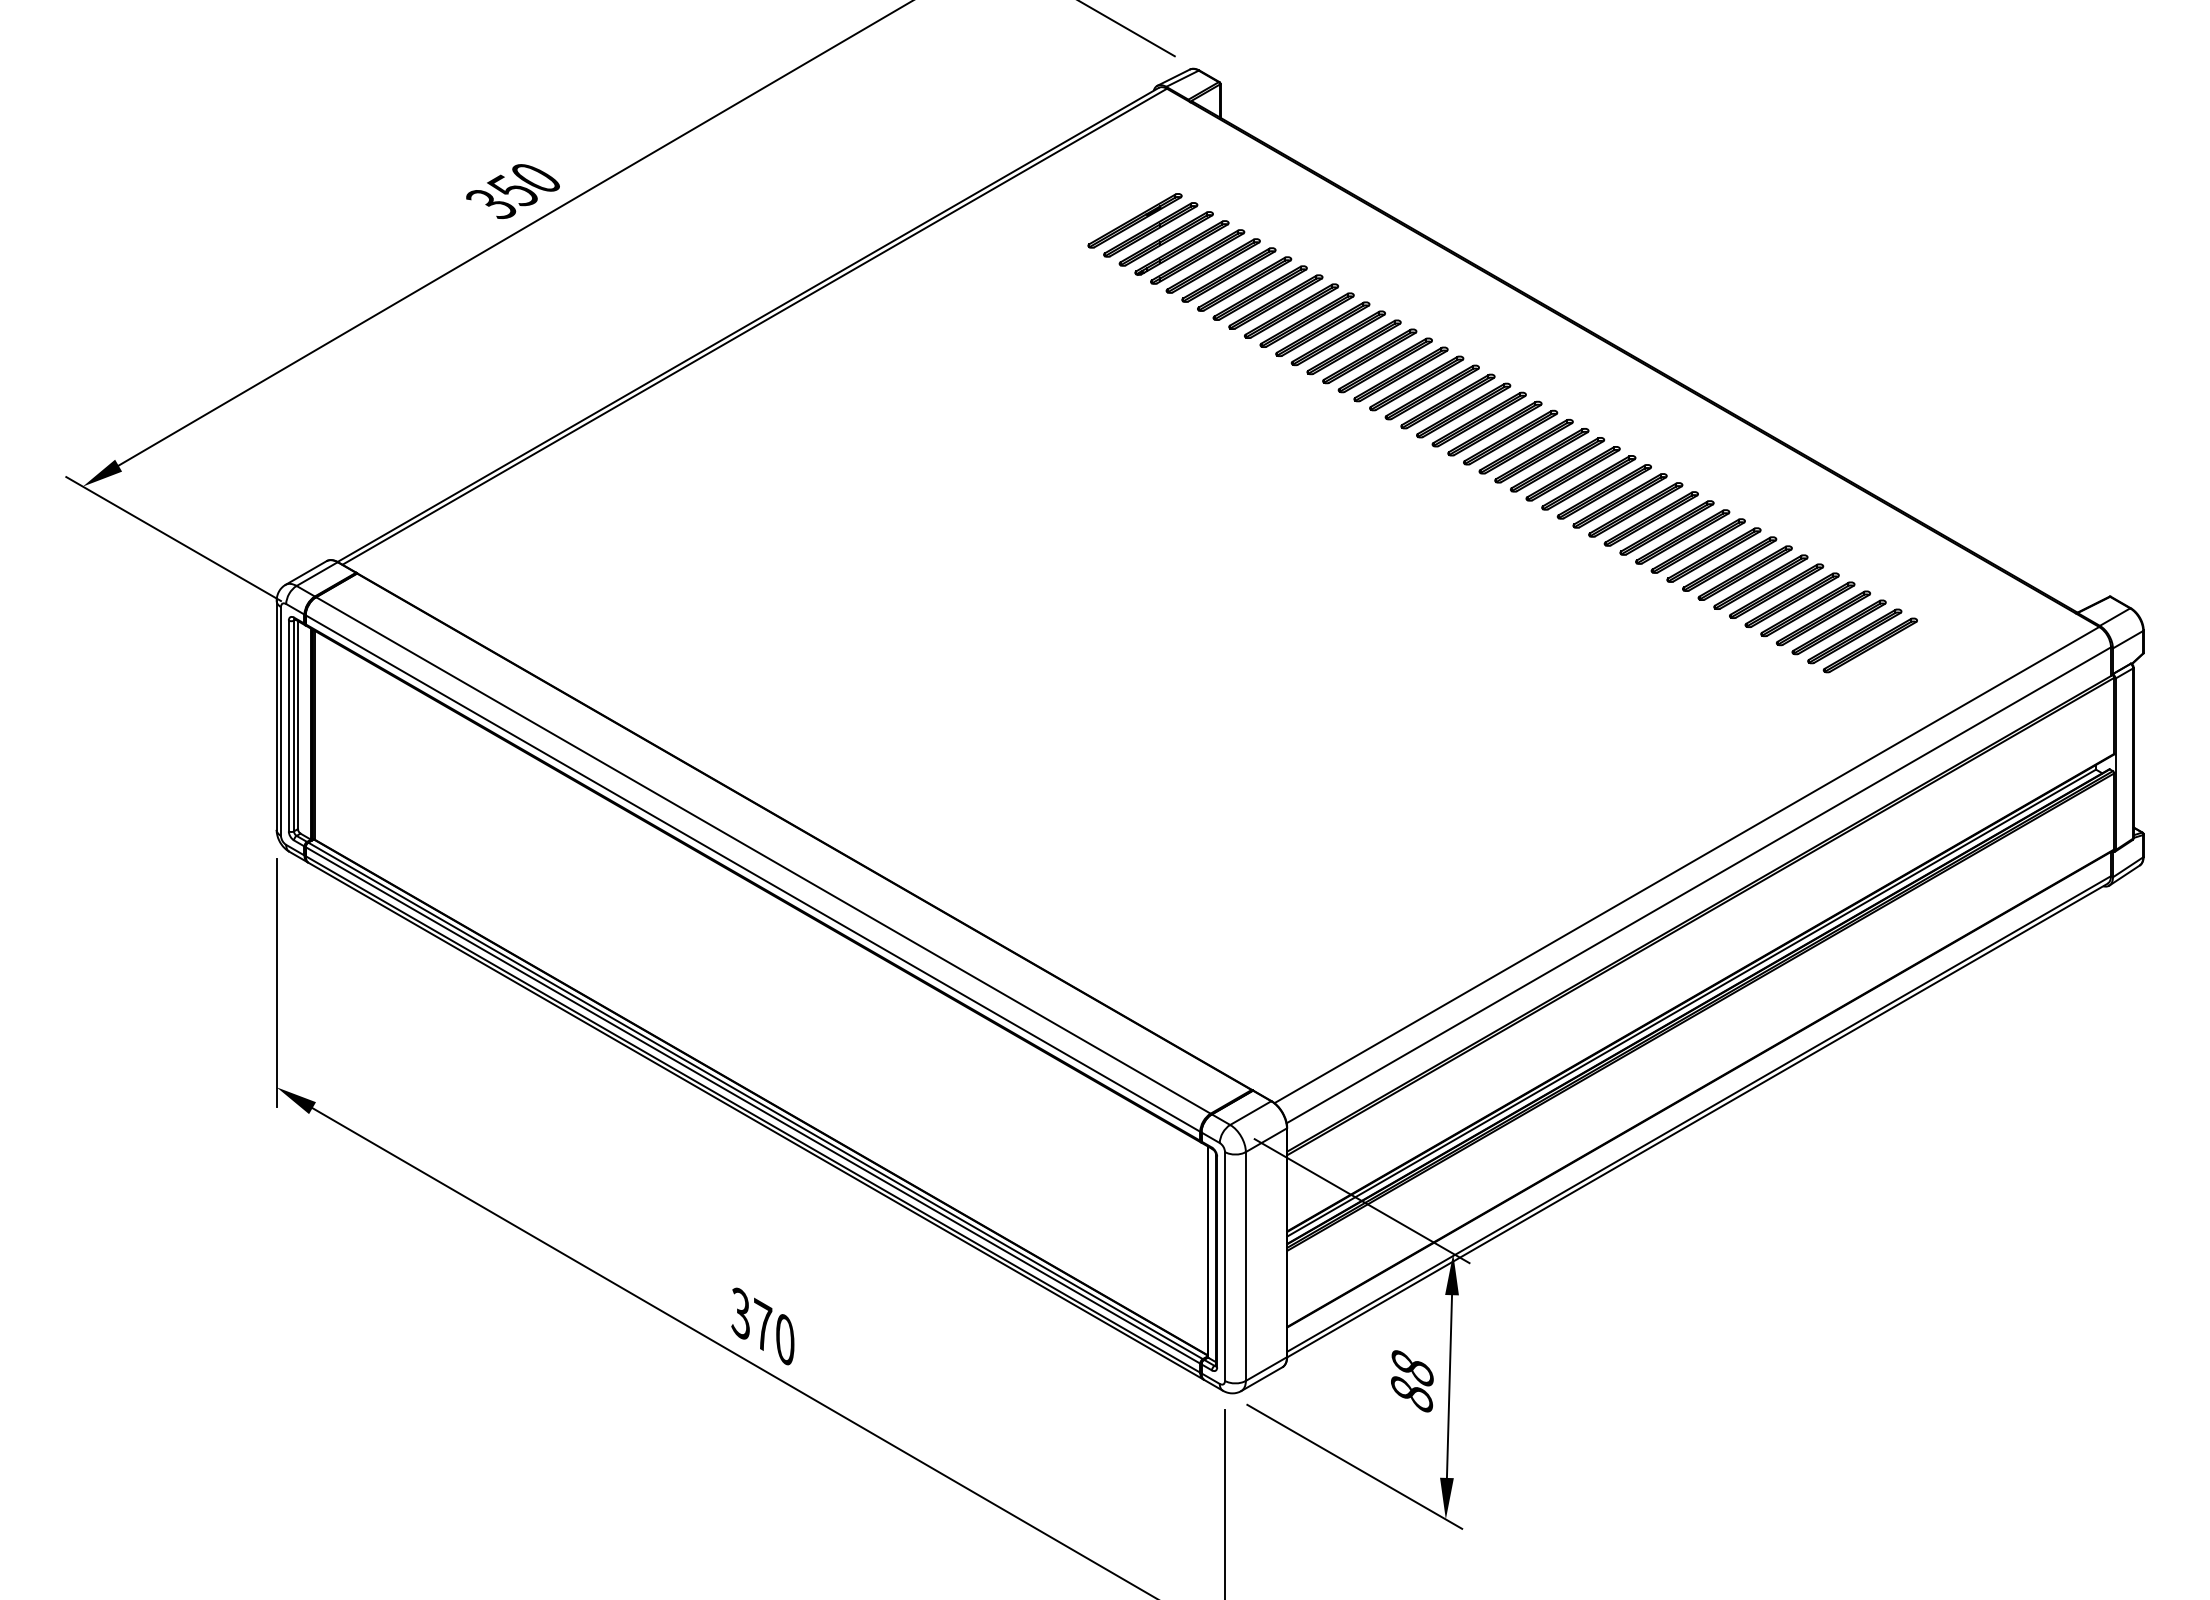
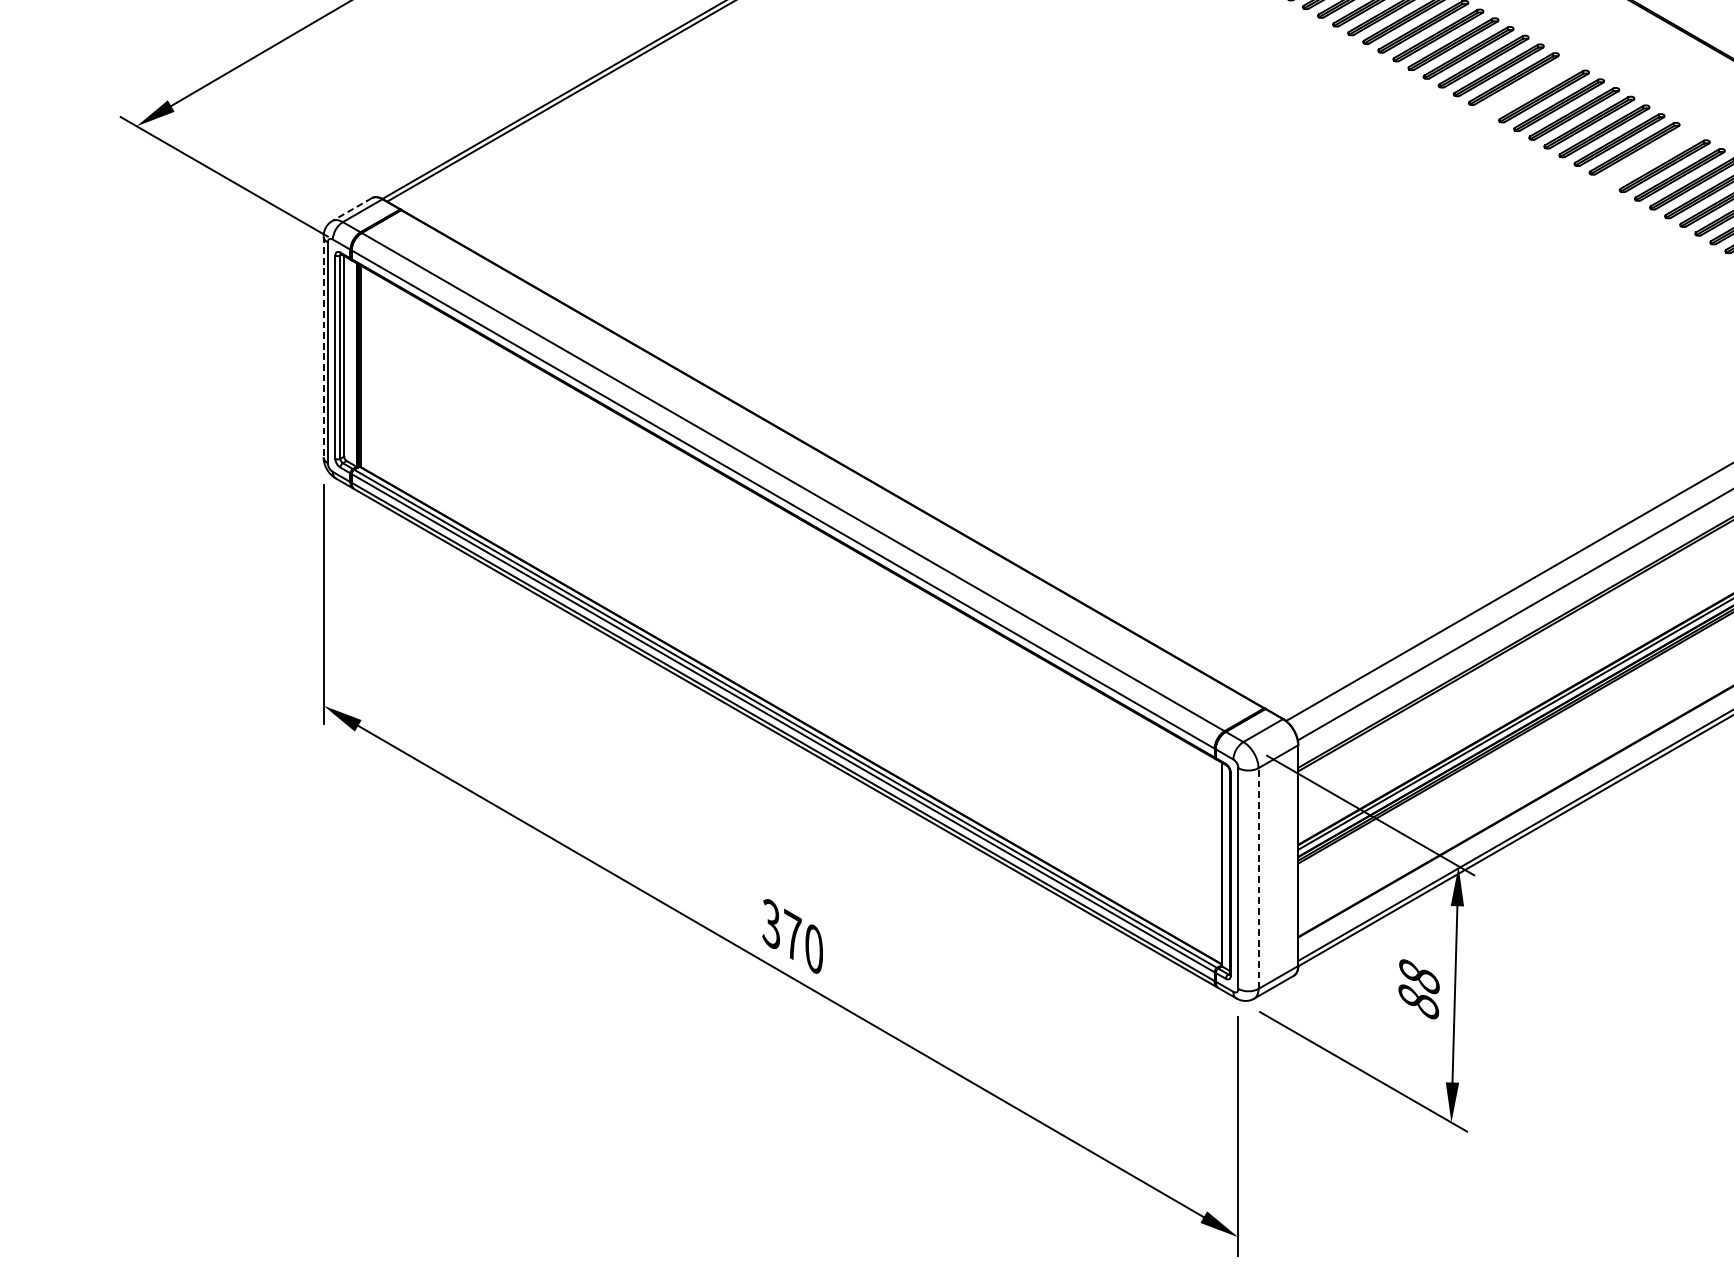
part: (1525, 446) -> (1528, 87), removed
part: (1650, 518) -> (1648, 157), removed
line: (306, 573) -> (352, 210), solid -> dashed
line: (276, 715) -> (323, 347), solid -> dashed
line: (1245, 1266) -> (1258, 878), solid -> dashed

